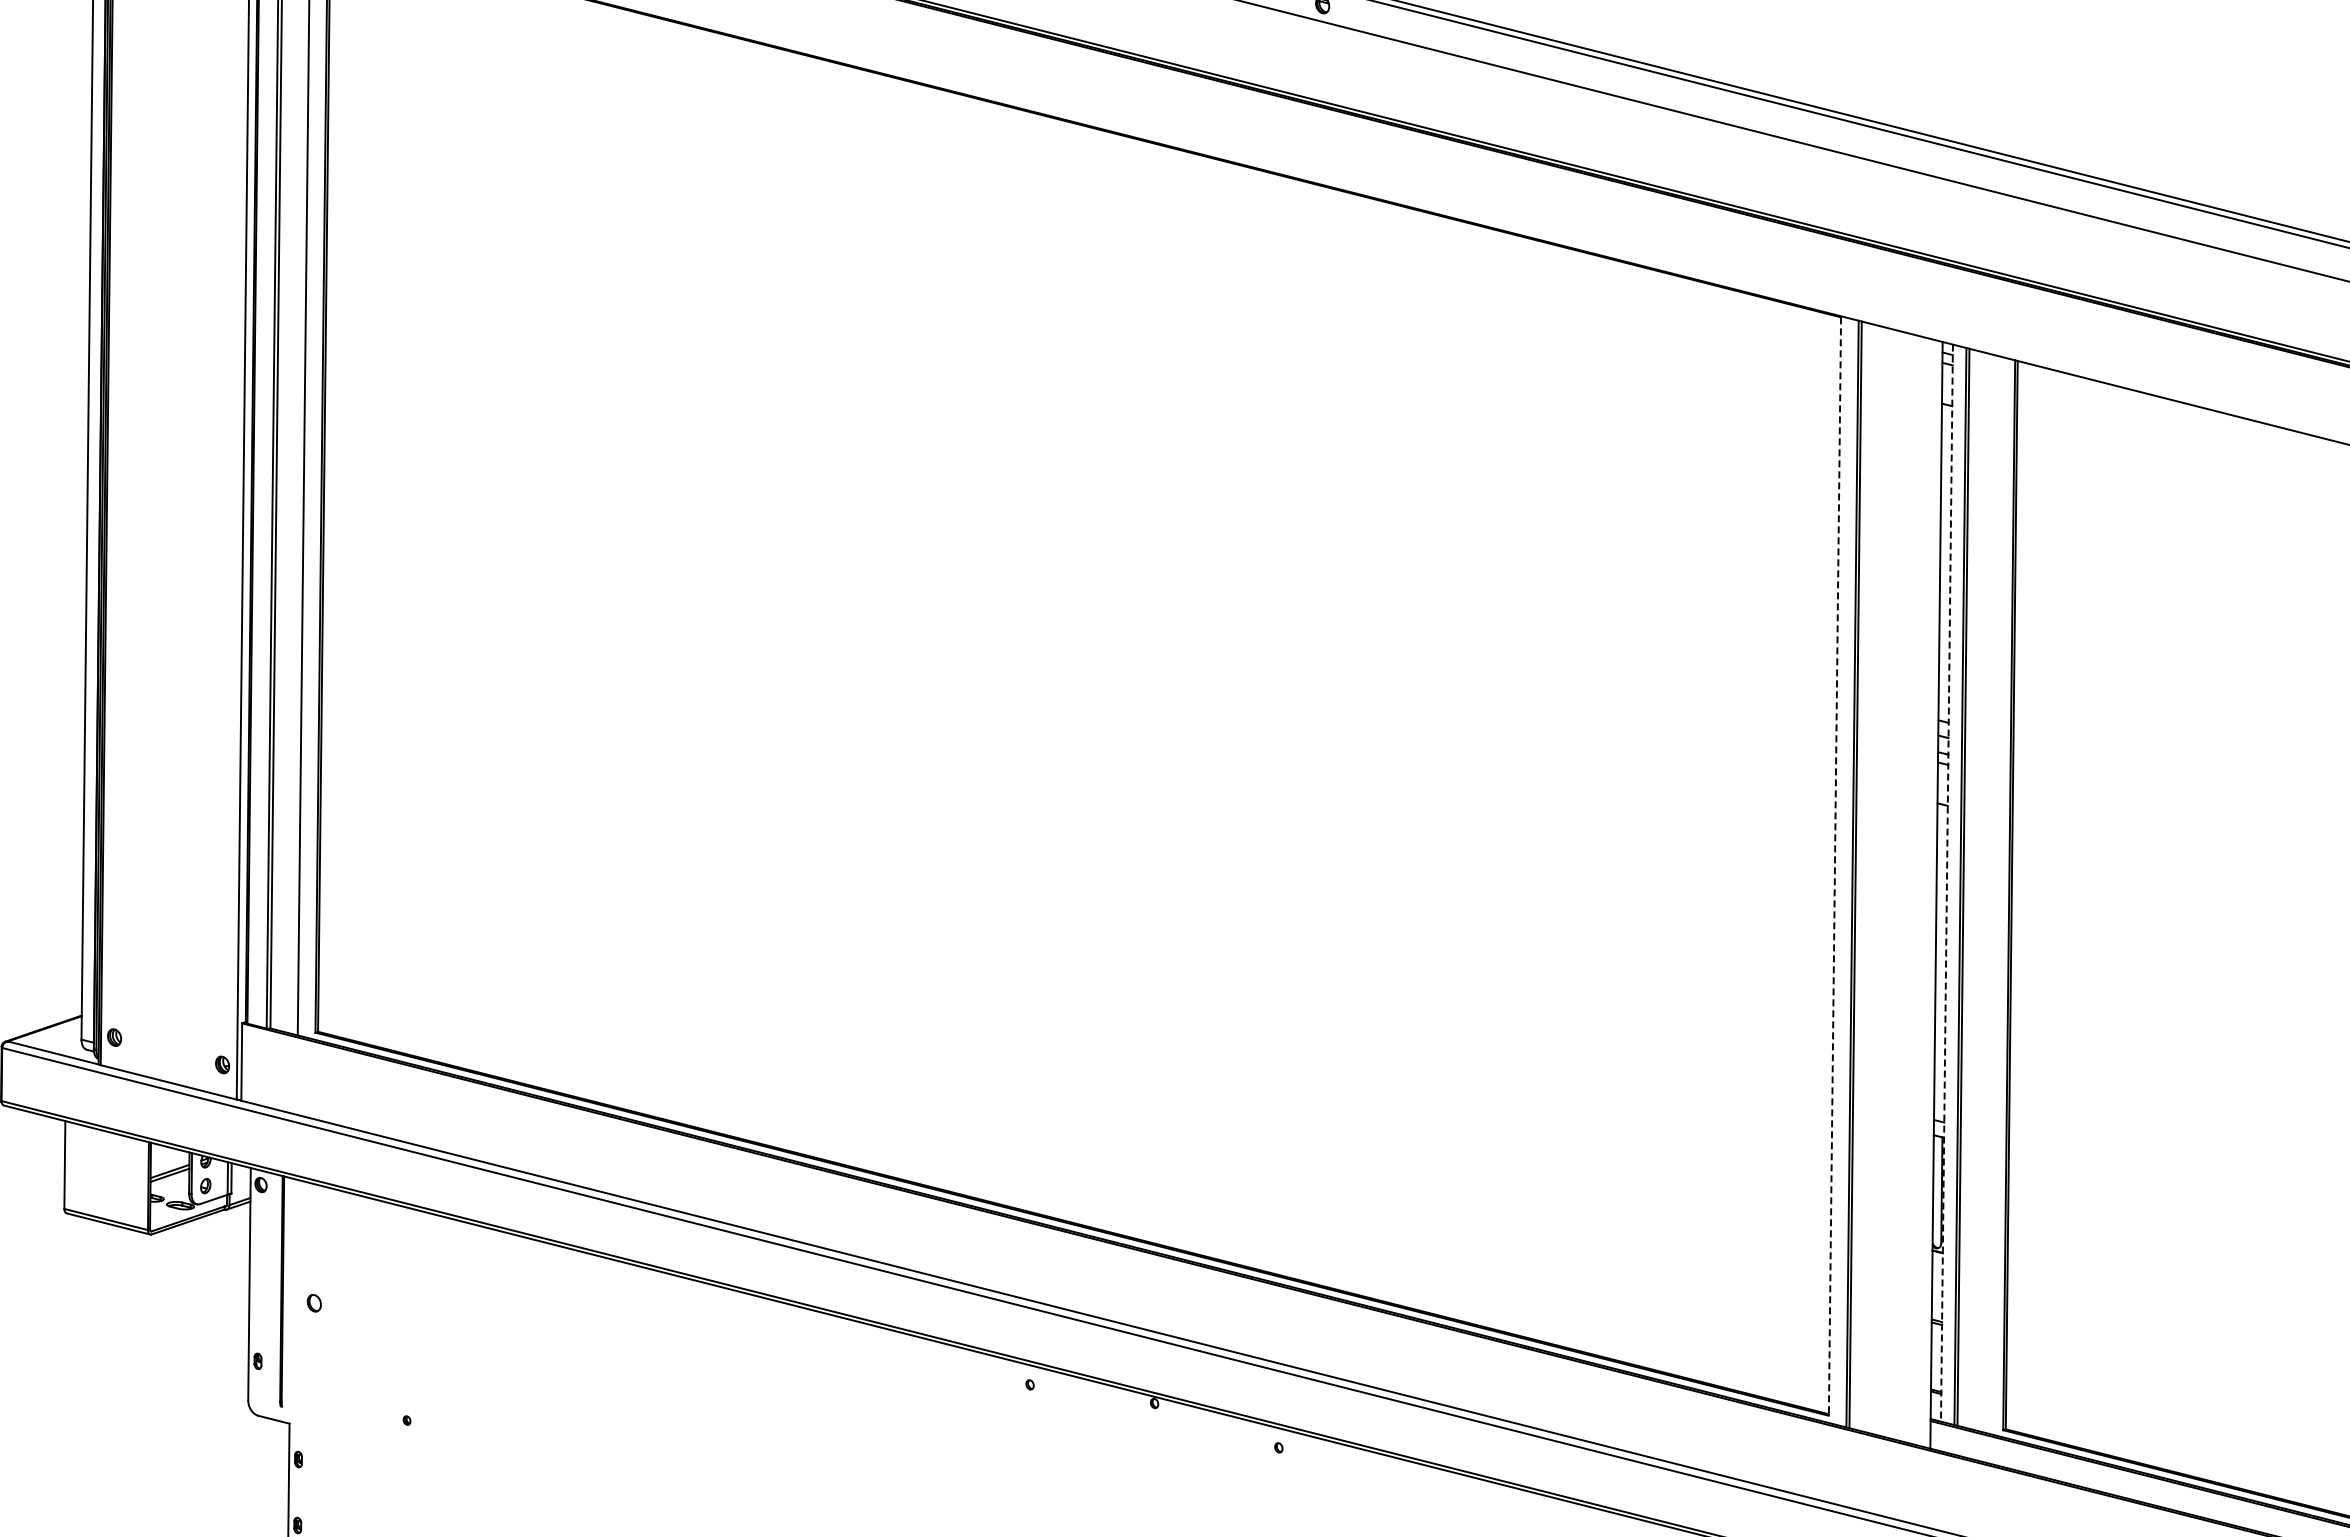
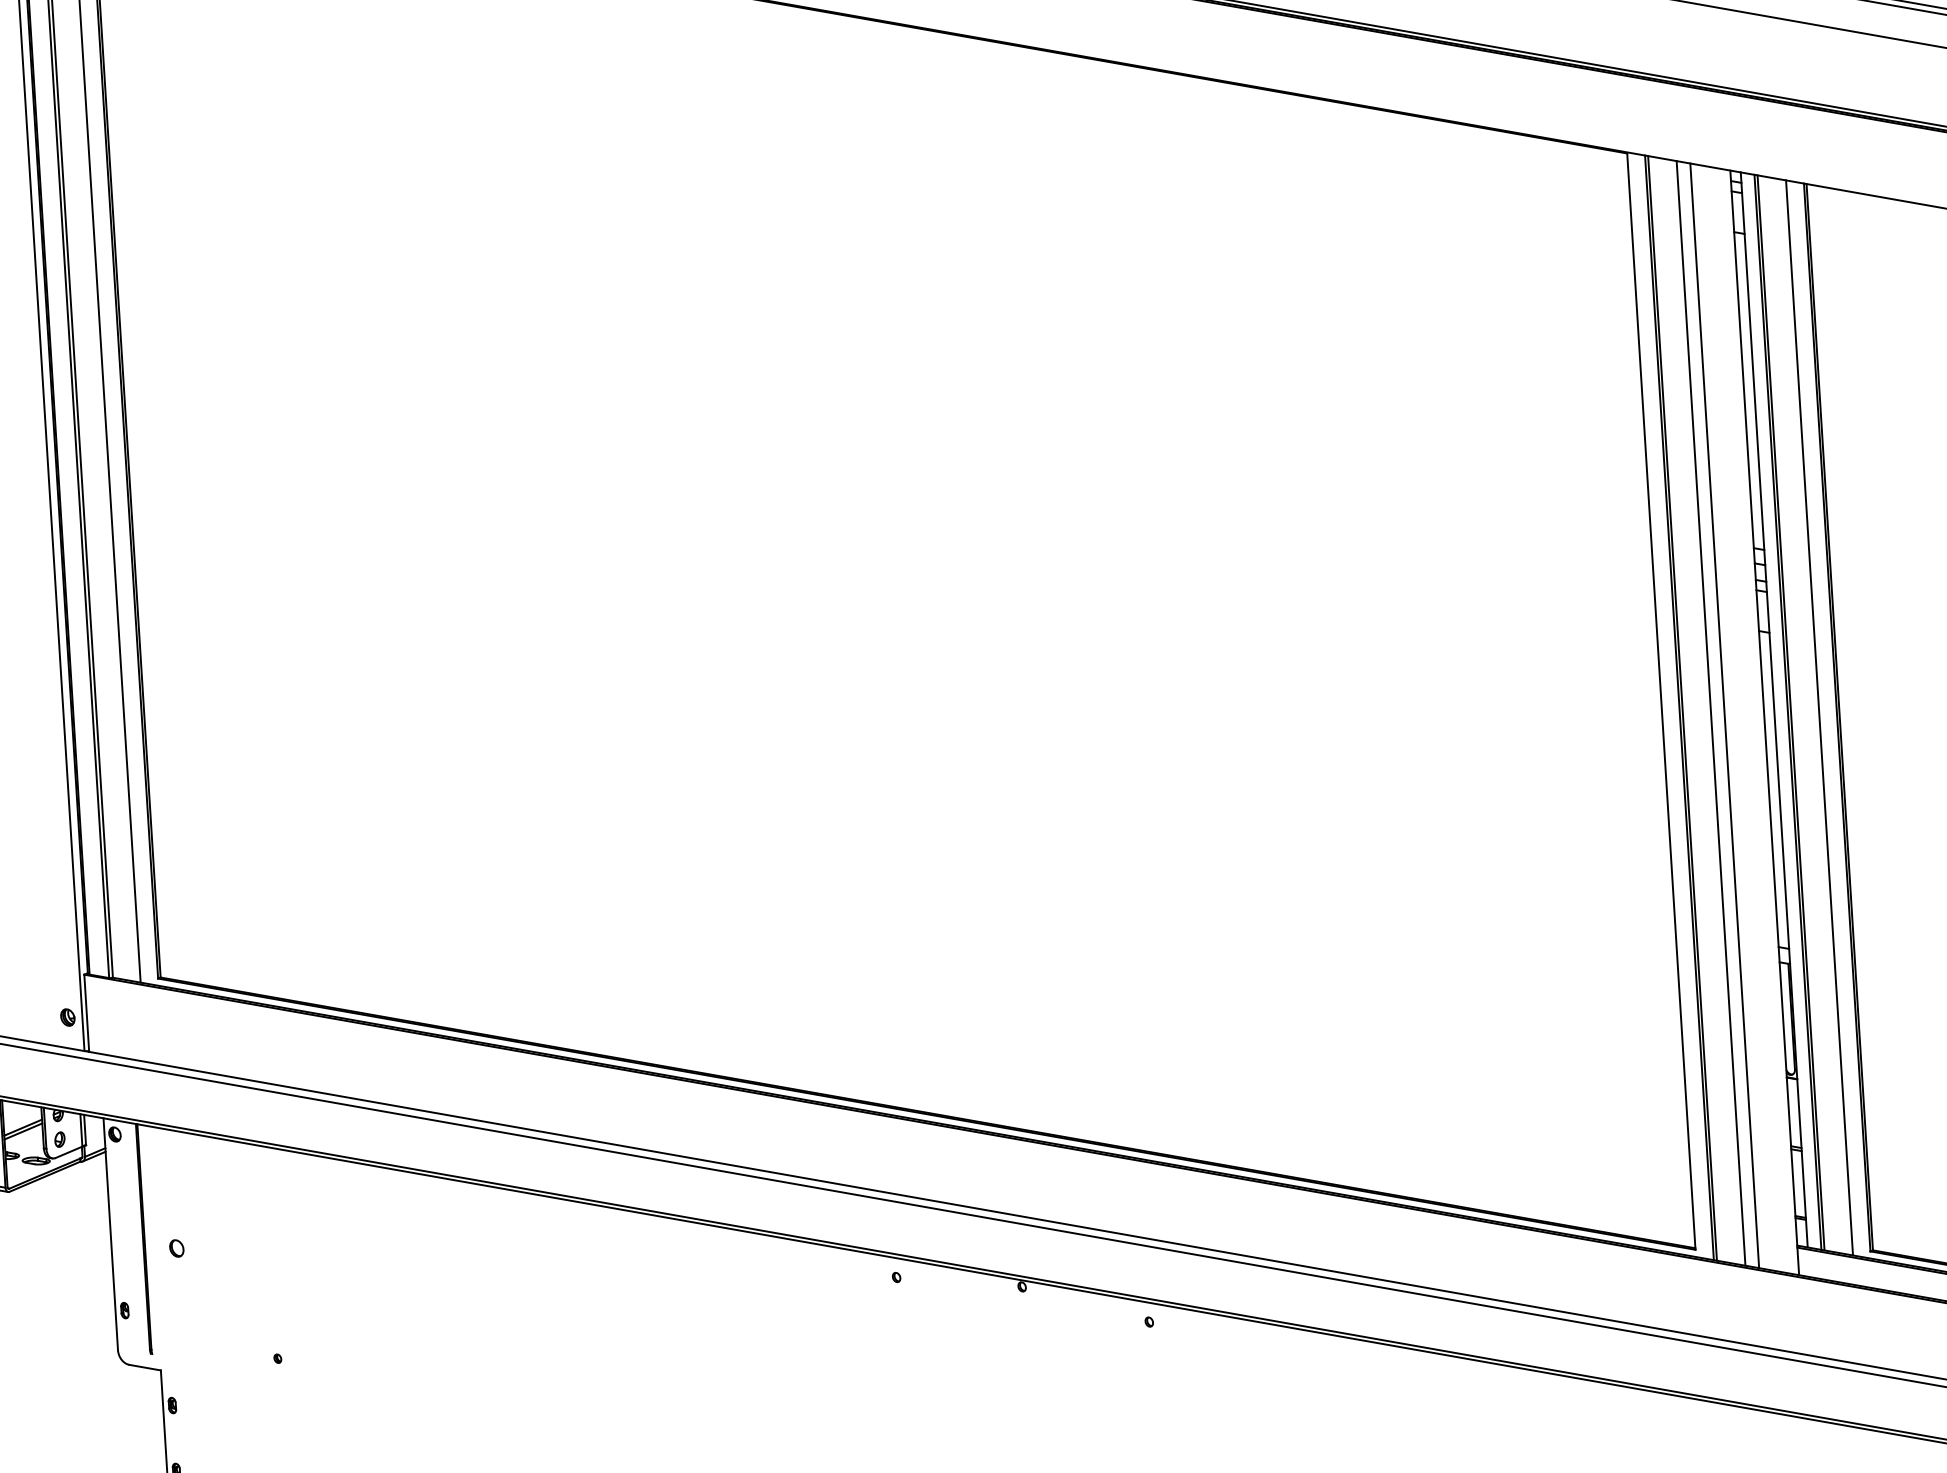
line: (1834, 867) -> (1660, 702), dashed -> solid
line: (1883, 881) -> (1710, 712), added
line: (1946, 883) -> (1773, 710), dashed -> solid
line: (1896, 885) -> (1724, 716), added
line: (1991, 893) -> (1819, 717), added

